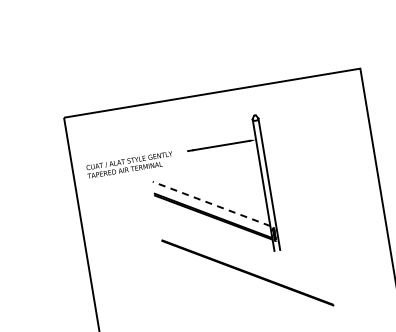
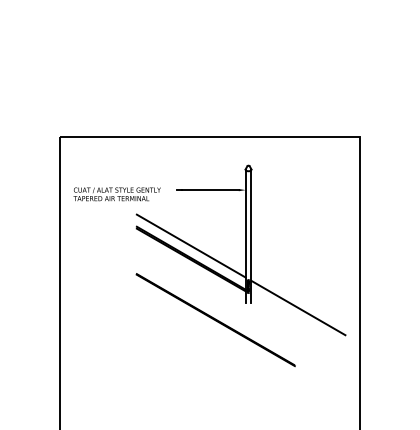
line: (211, 204) -> (191, 246), dashed -> solid
line: (327, 247) -> (298, 307), added

